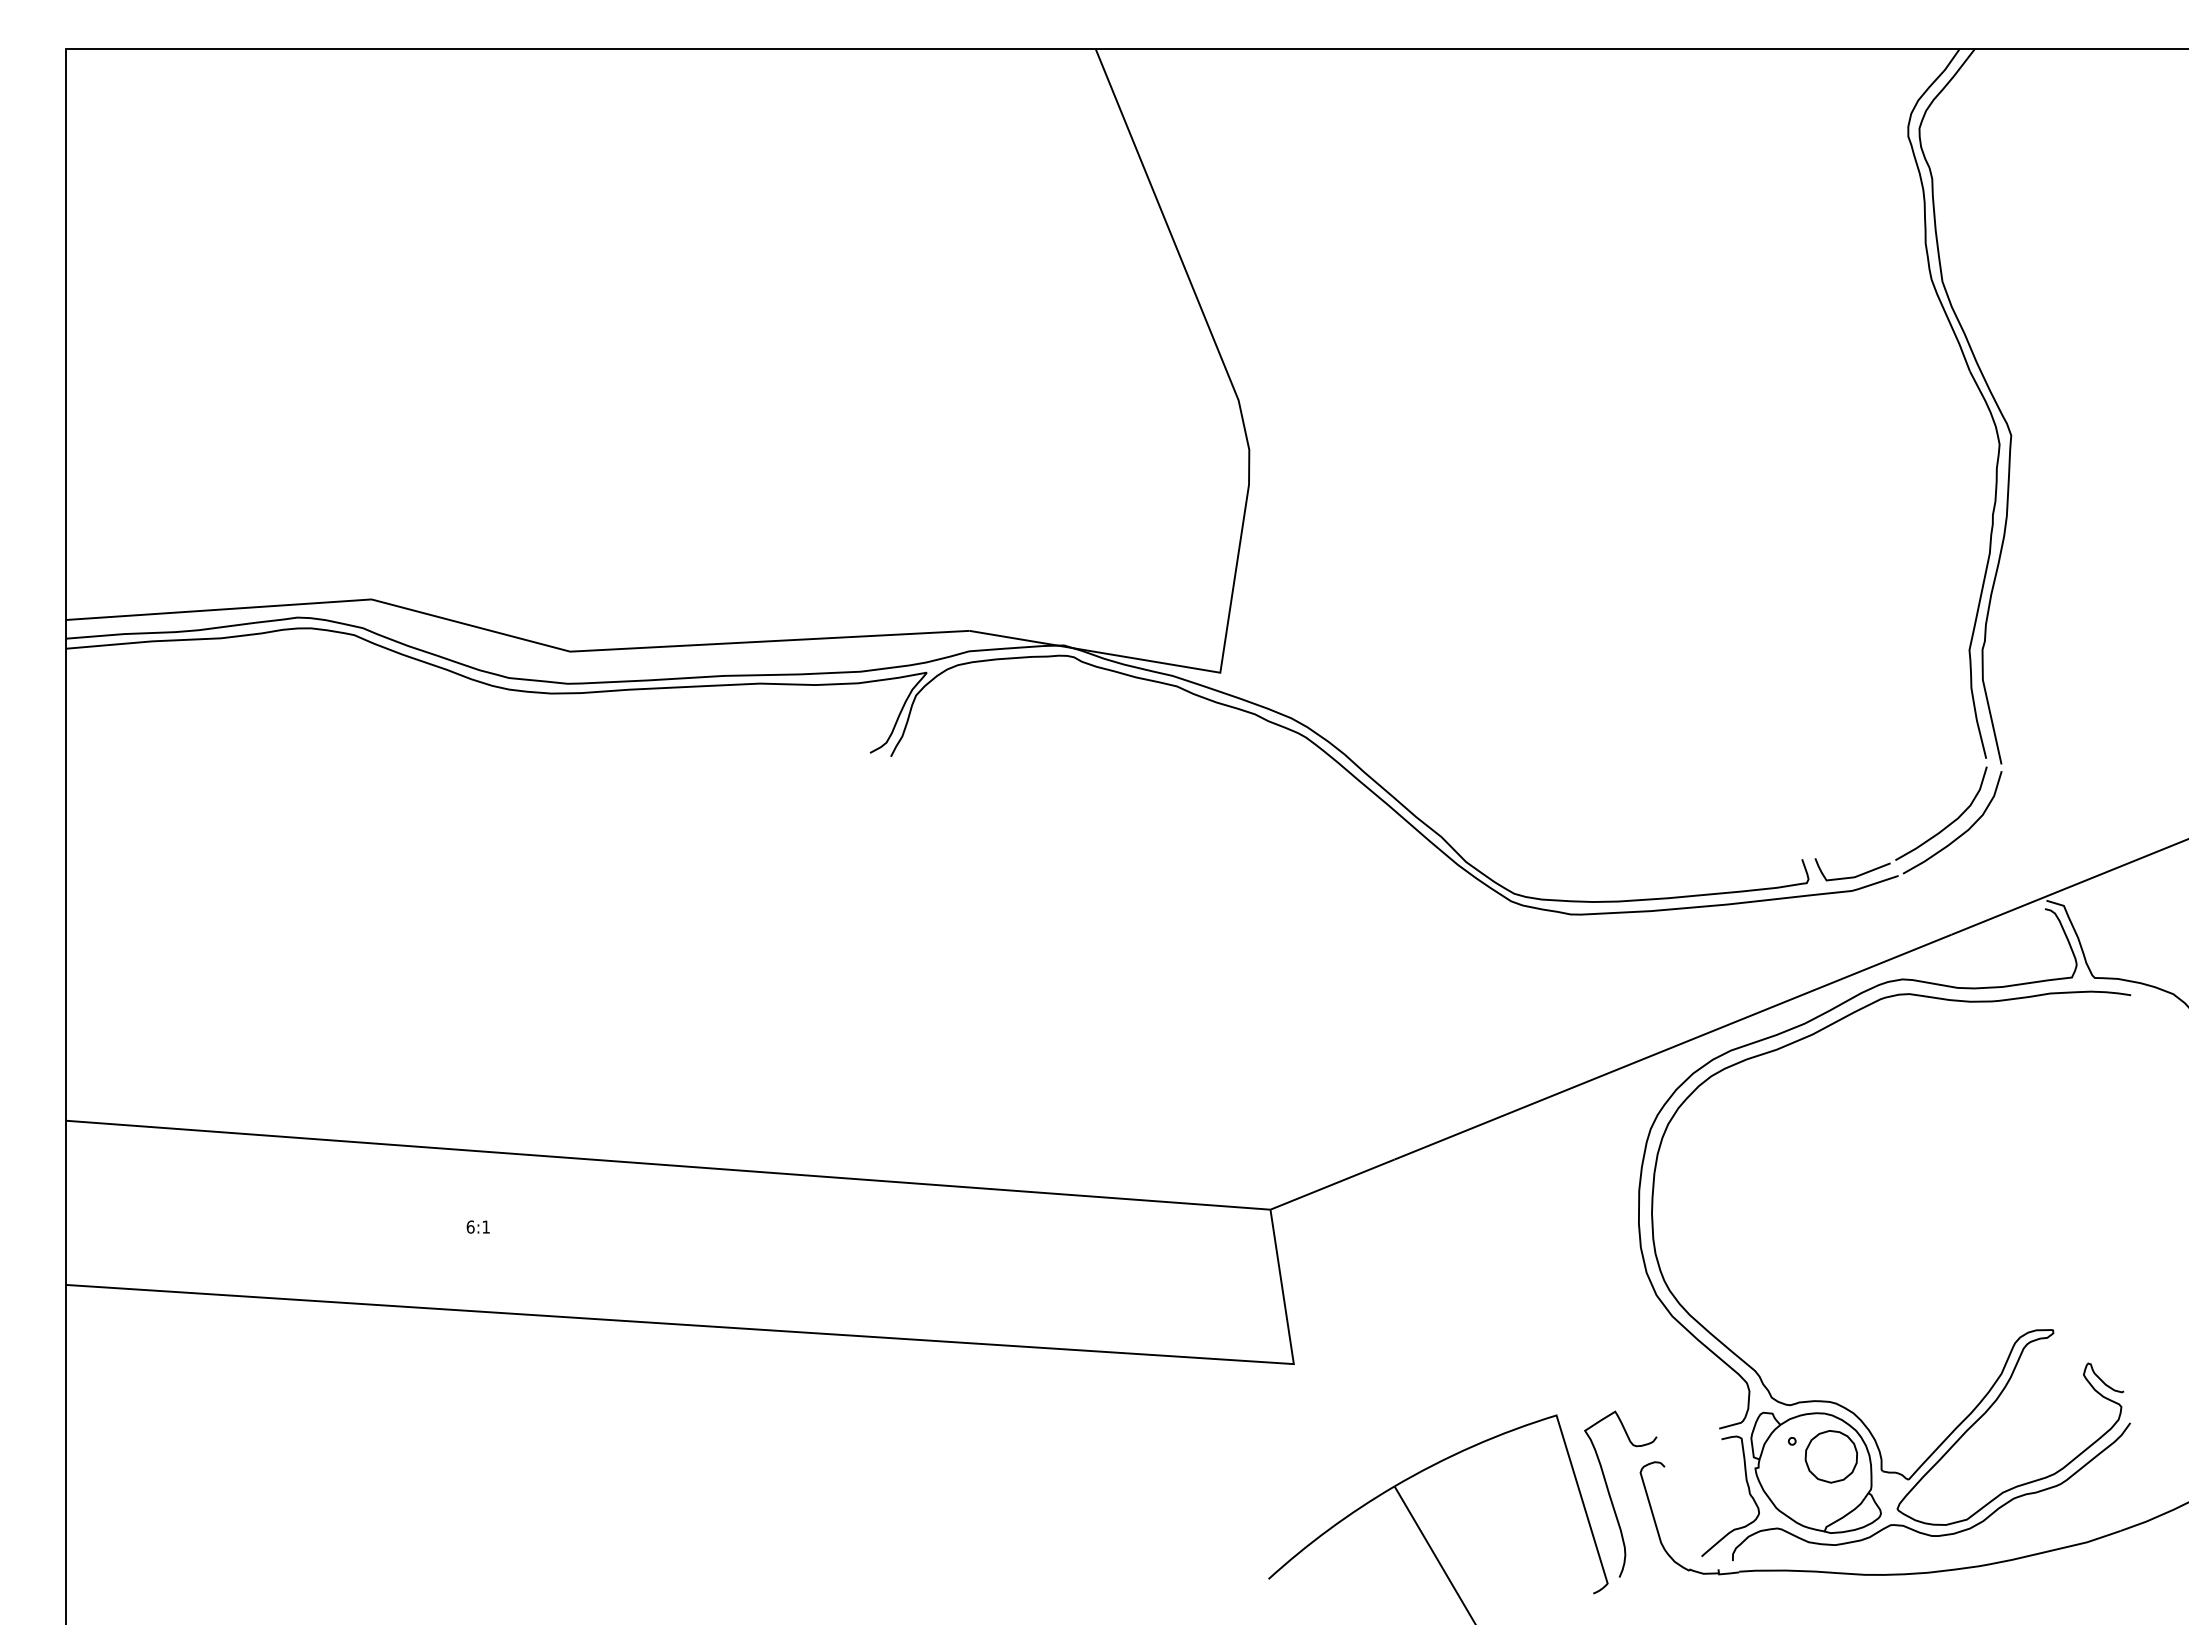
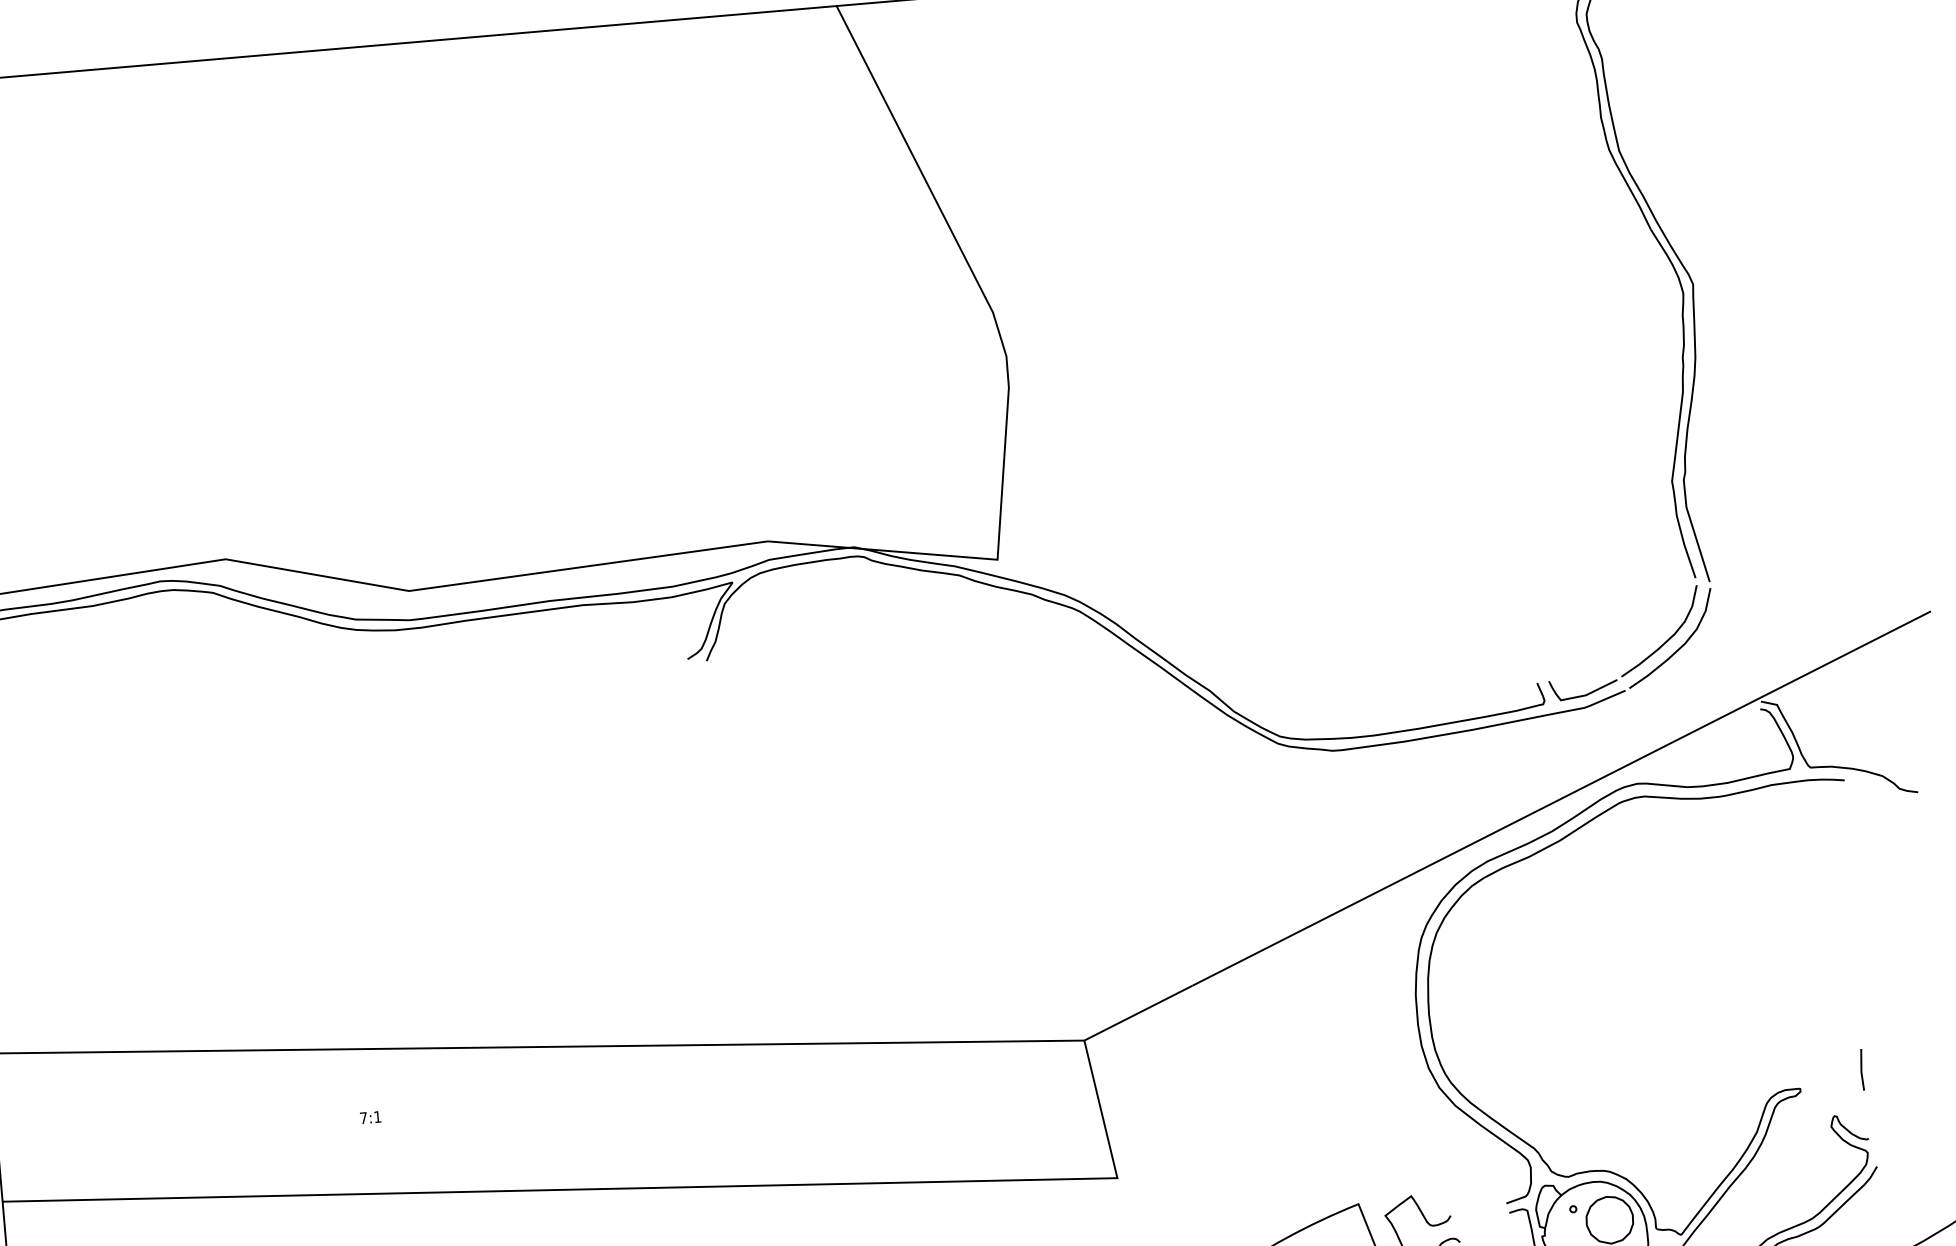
text: (470, 1226) -> (363, 1117), 6:1 -> 7:1
line: (2122, 1315) -> (1861, 1070), added

